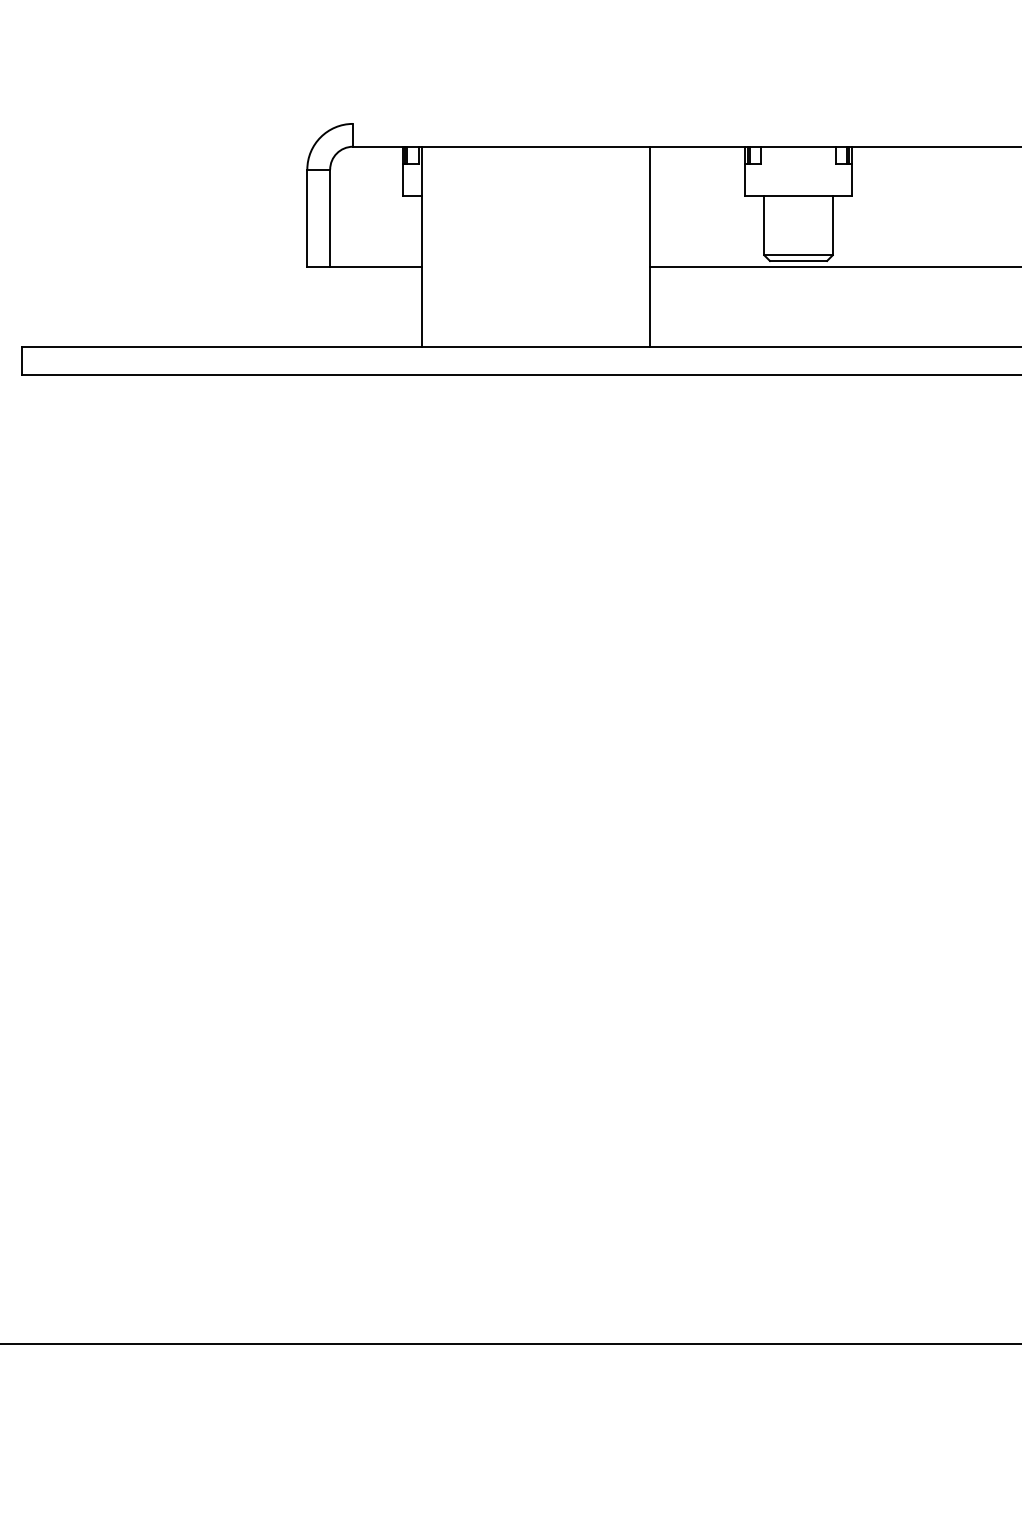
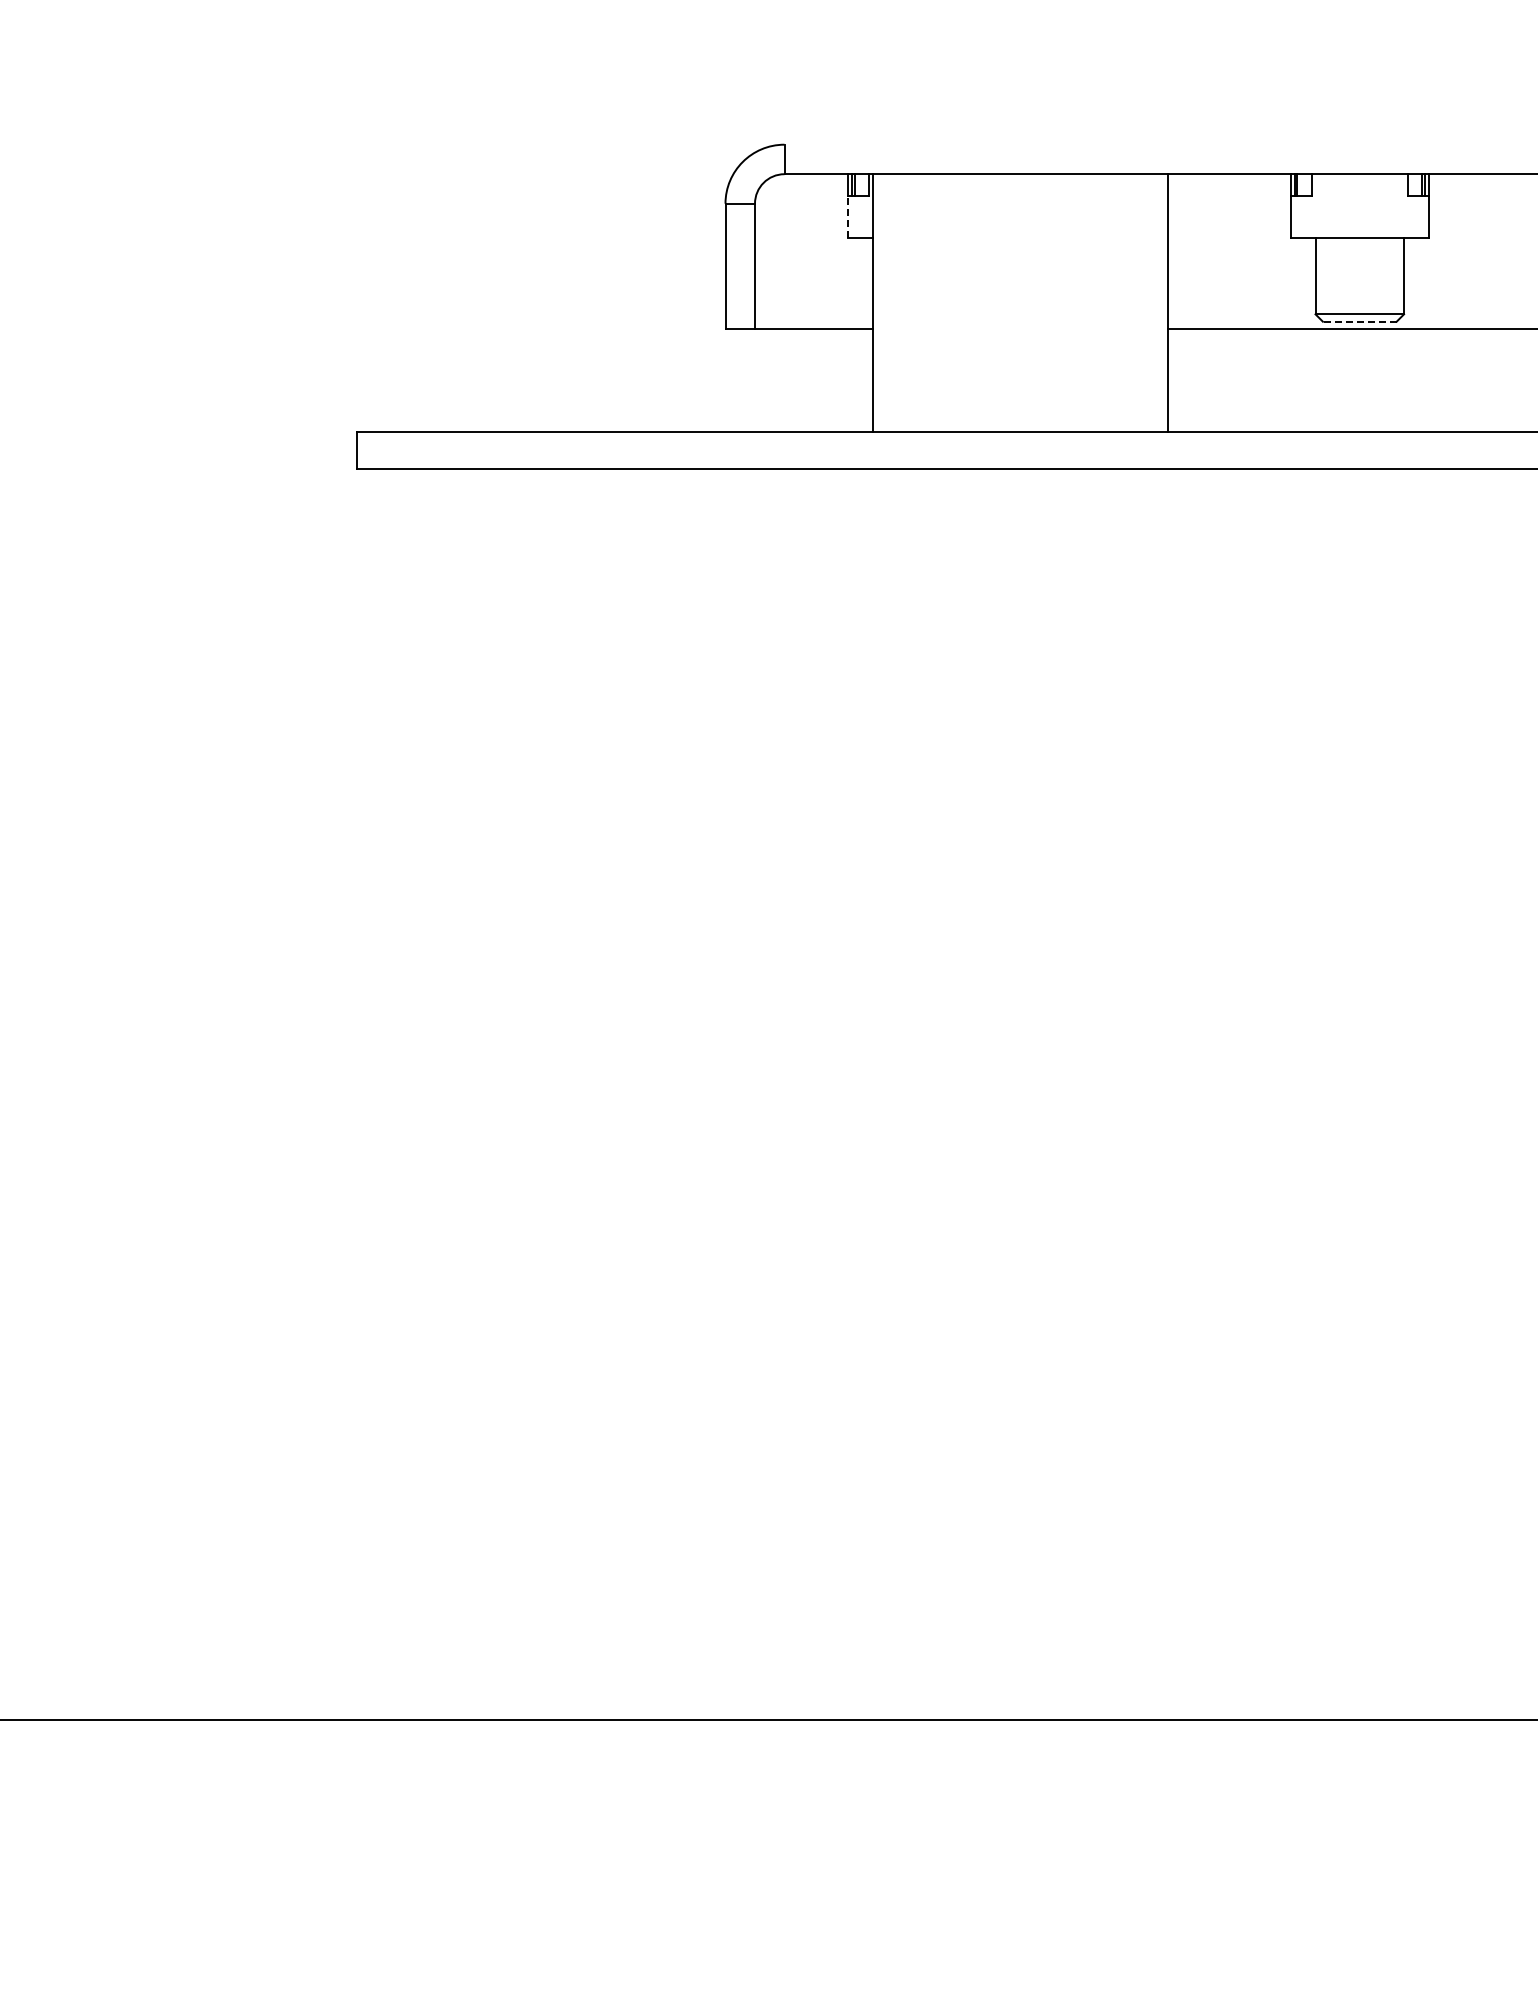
line: (402, 179) -> (848, 216), solid -> dashed
line: (798, 260) -> (1359, 321), solid -> dashed

